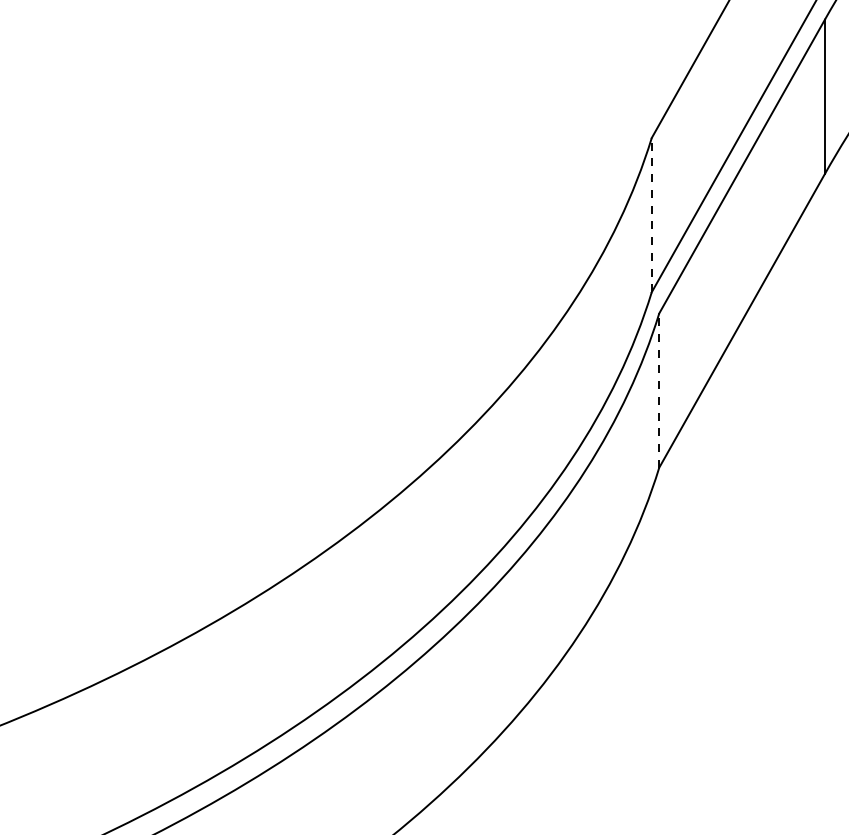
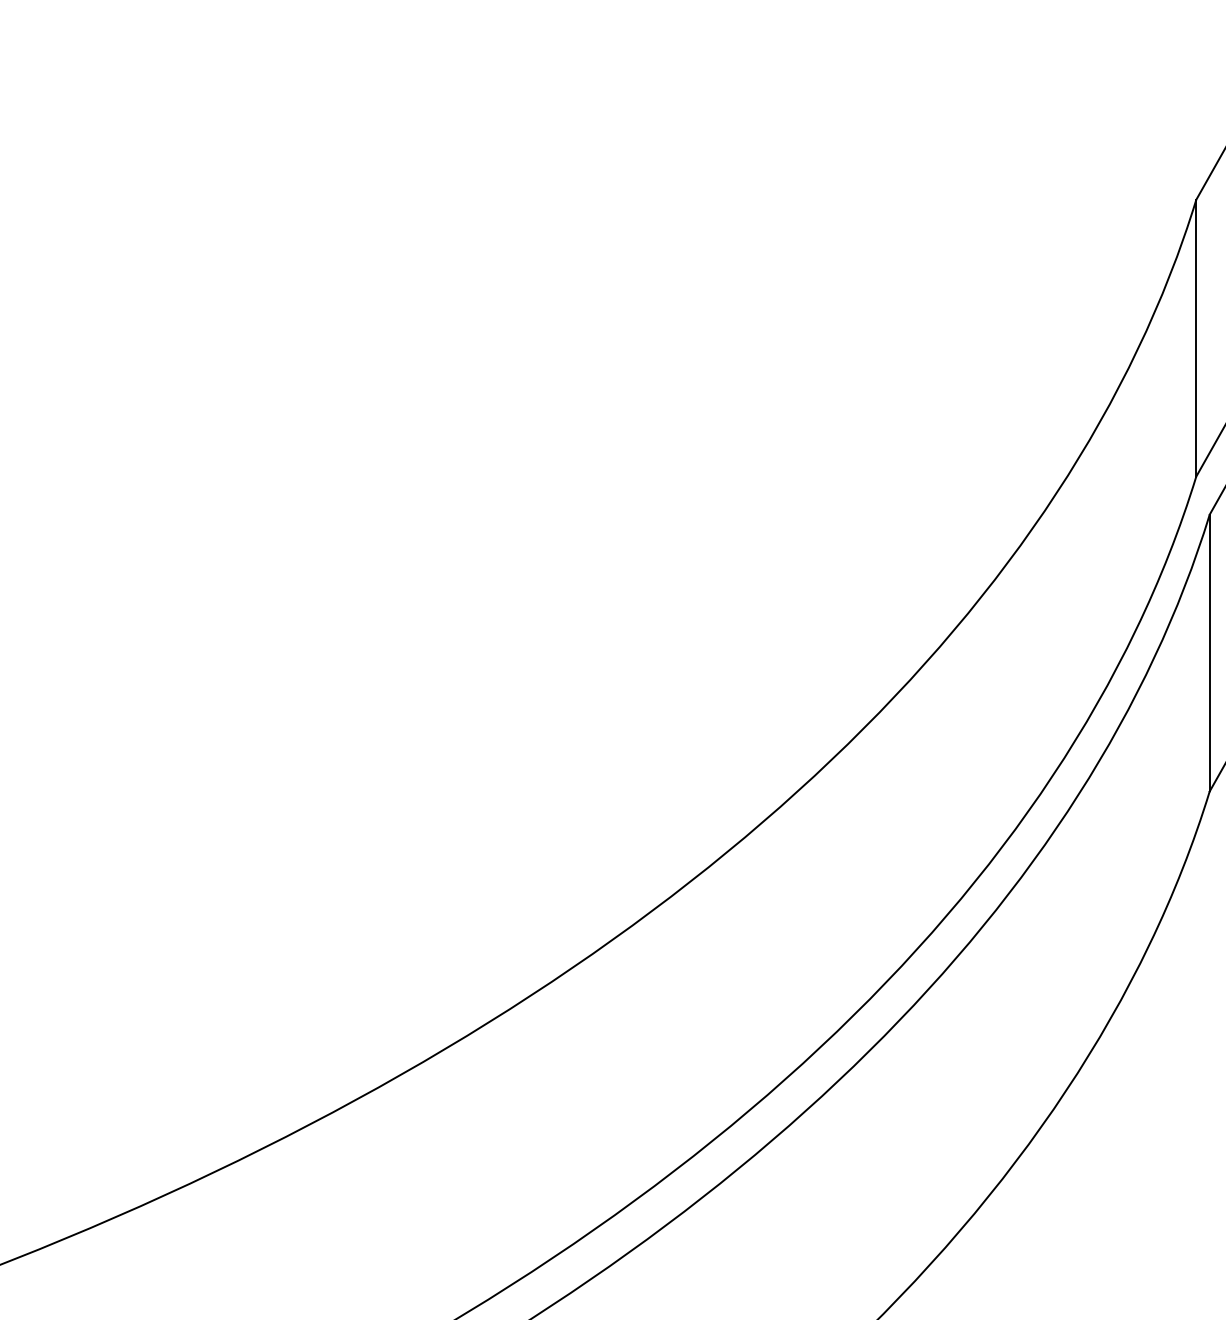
line: (651, 214) -> (1195, 336), dashed -> solid
line: (659, 390) -> (1210, 652), dashed -> solid

